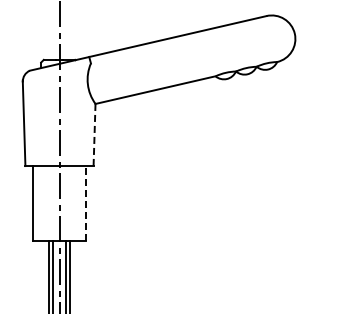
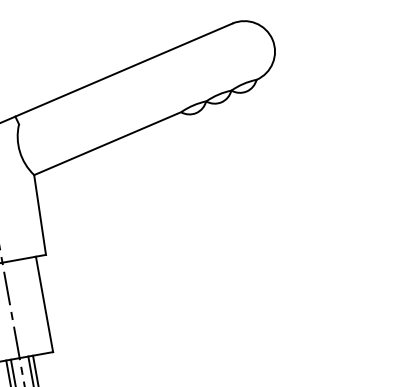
line: (94, 135) -> (40, 215), dashed -> solid
line: (85, 202) -> (44, 303), dashed -> solid

